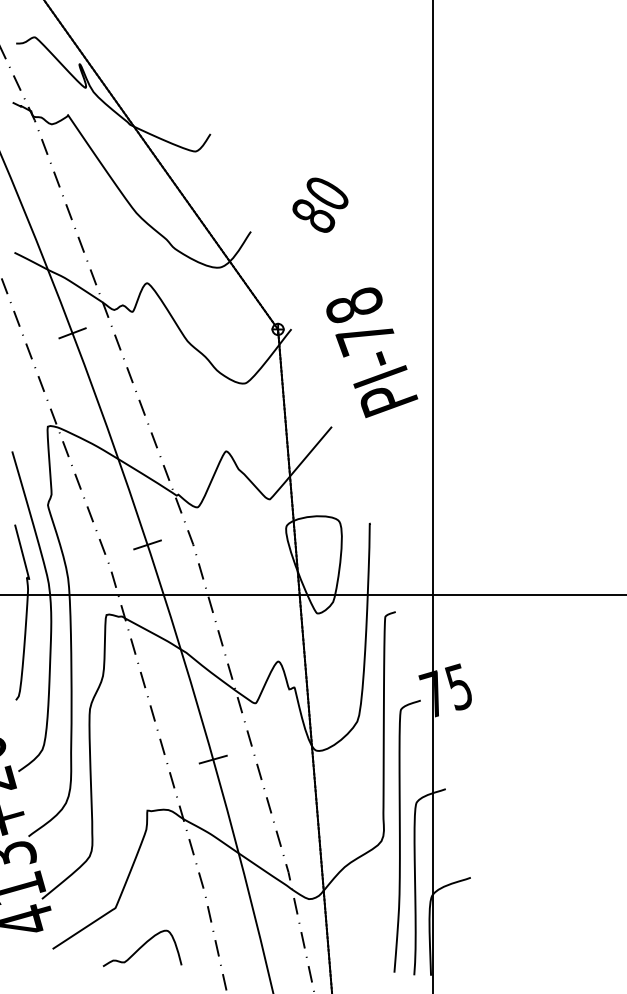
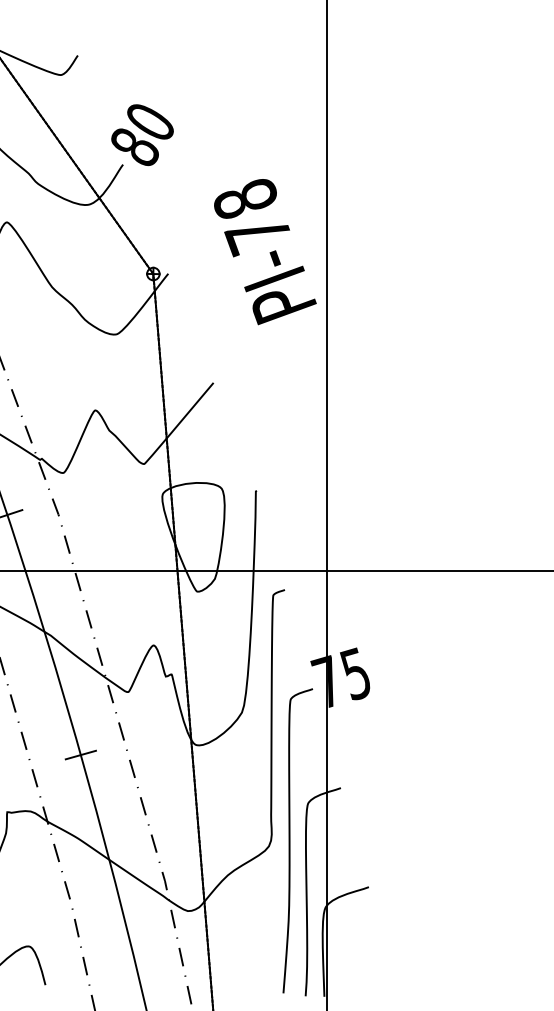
text: (320, 204) -> (142, 134), moved
text: (372, 352) -> (265, 251), moved

